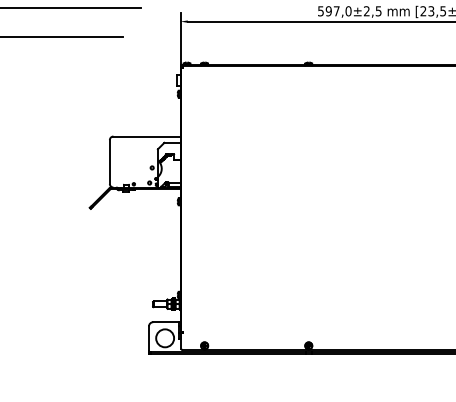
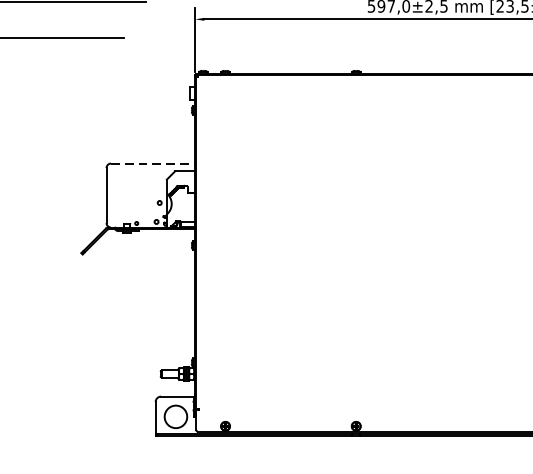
line: (147, 136) -> (153, 163), solid -> dashed

